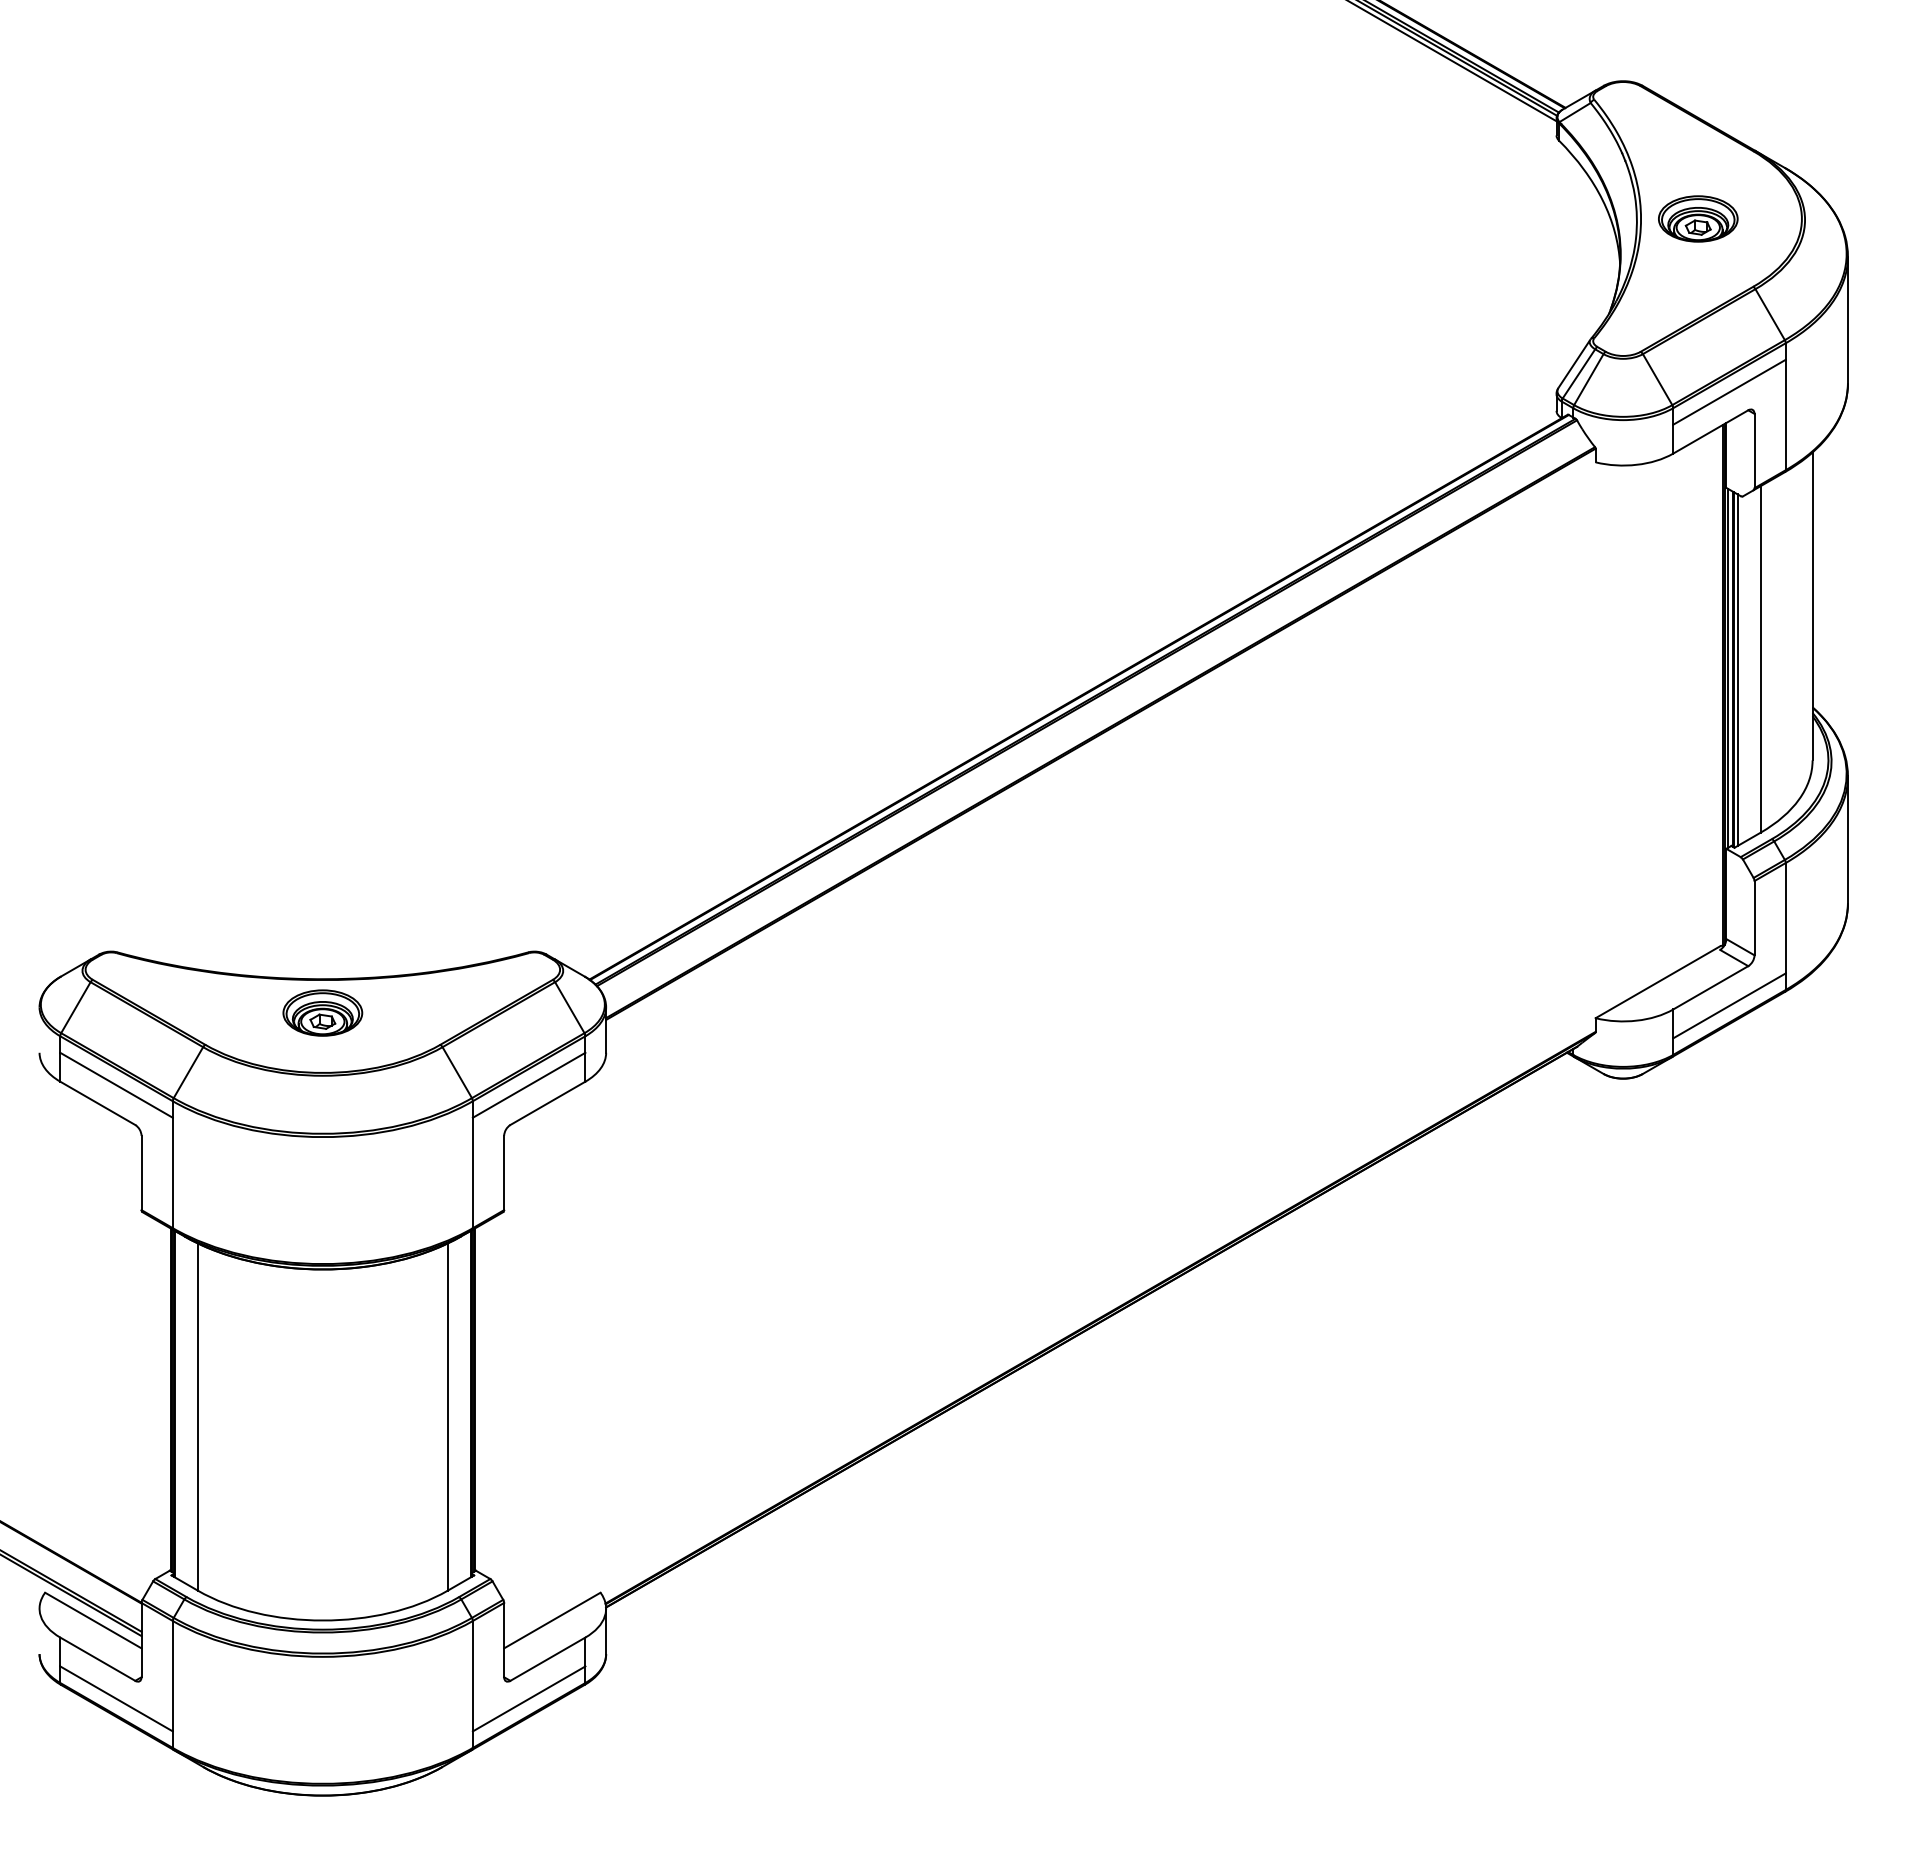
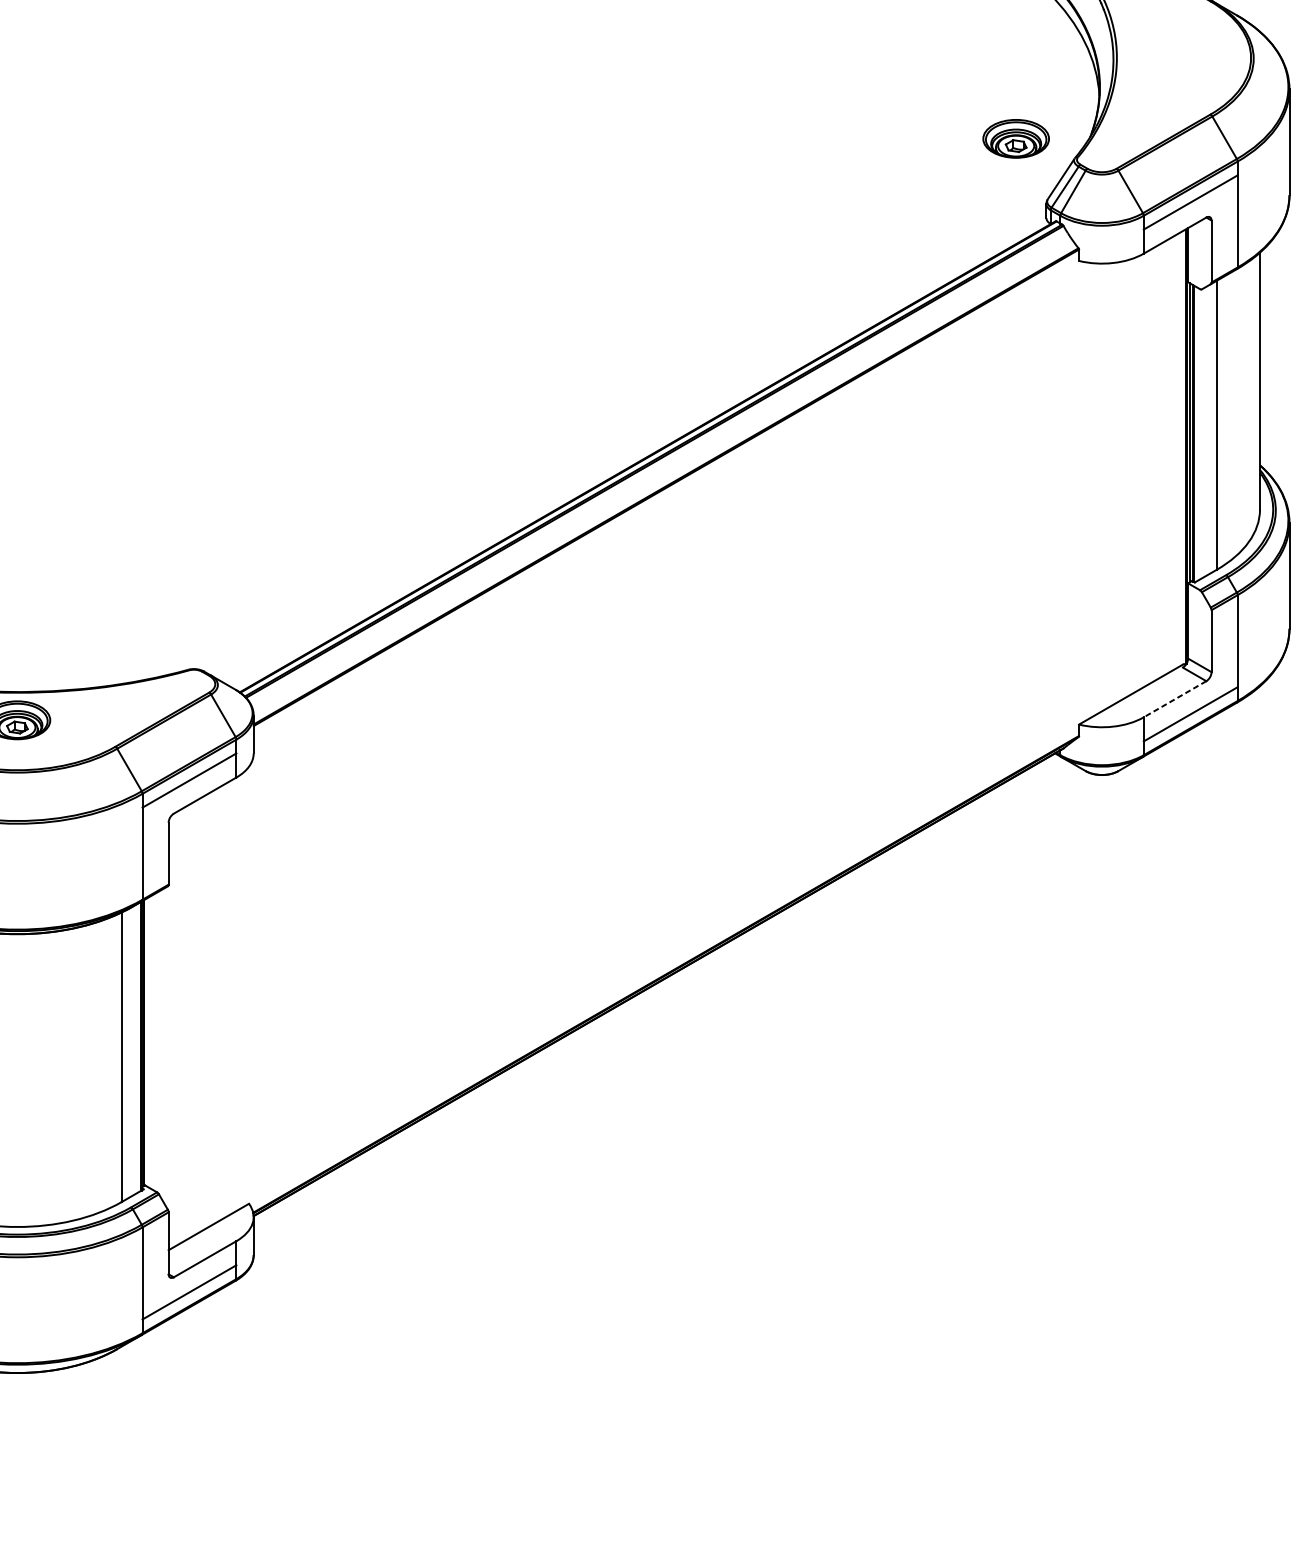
part: (1698, 218) -> (1016, 138), moved
line: (1737, 669) -> (1197, 433), removed
line: (1710, 988) -> (1174, 699), solid -> dashed

